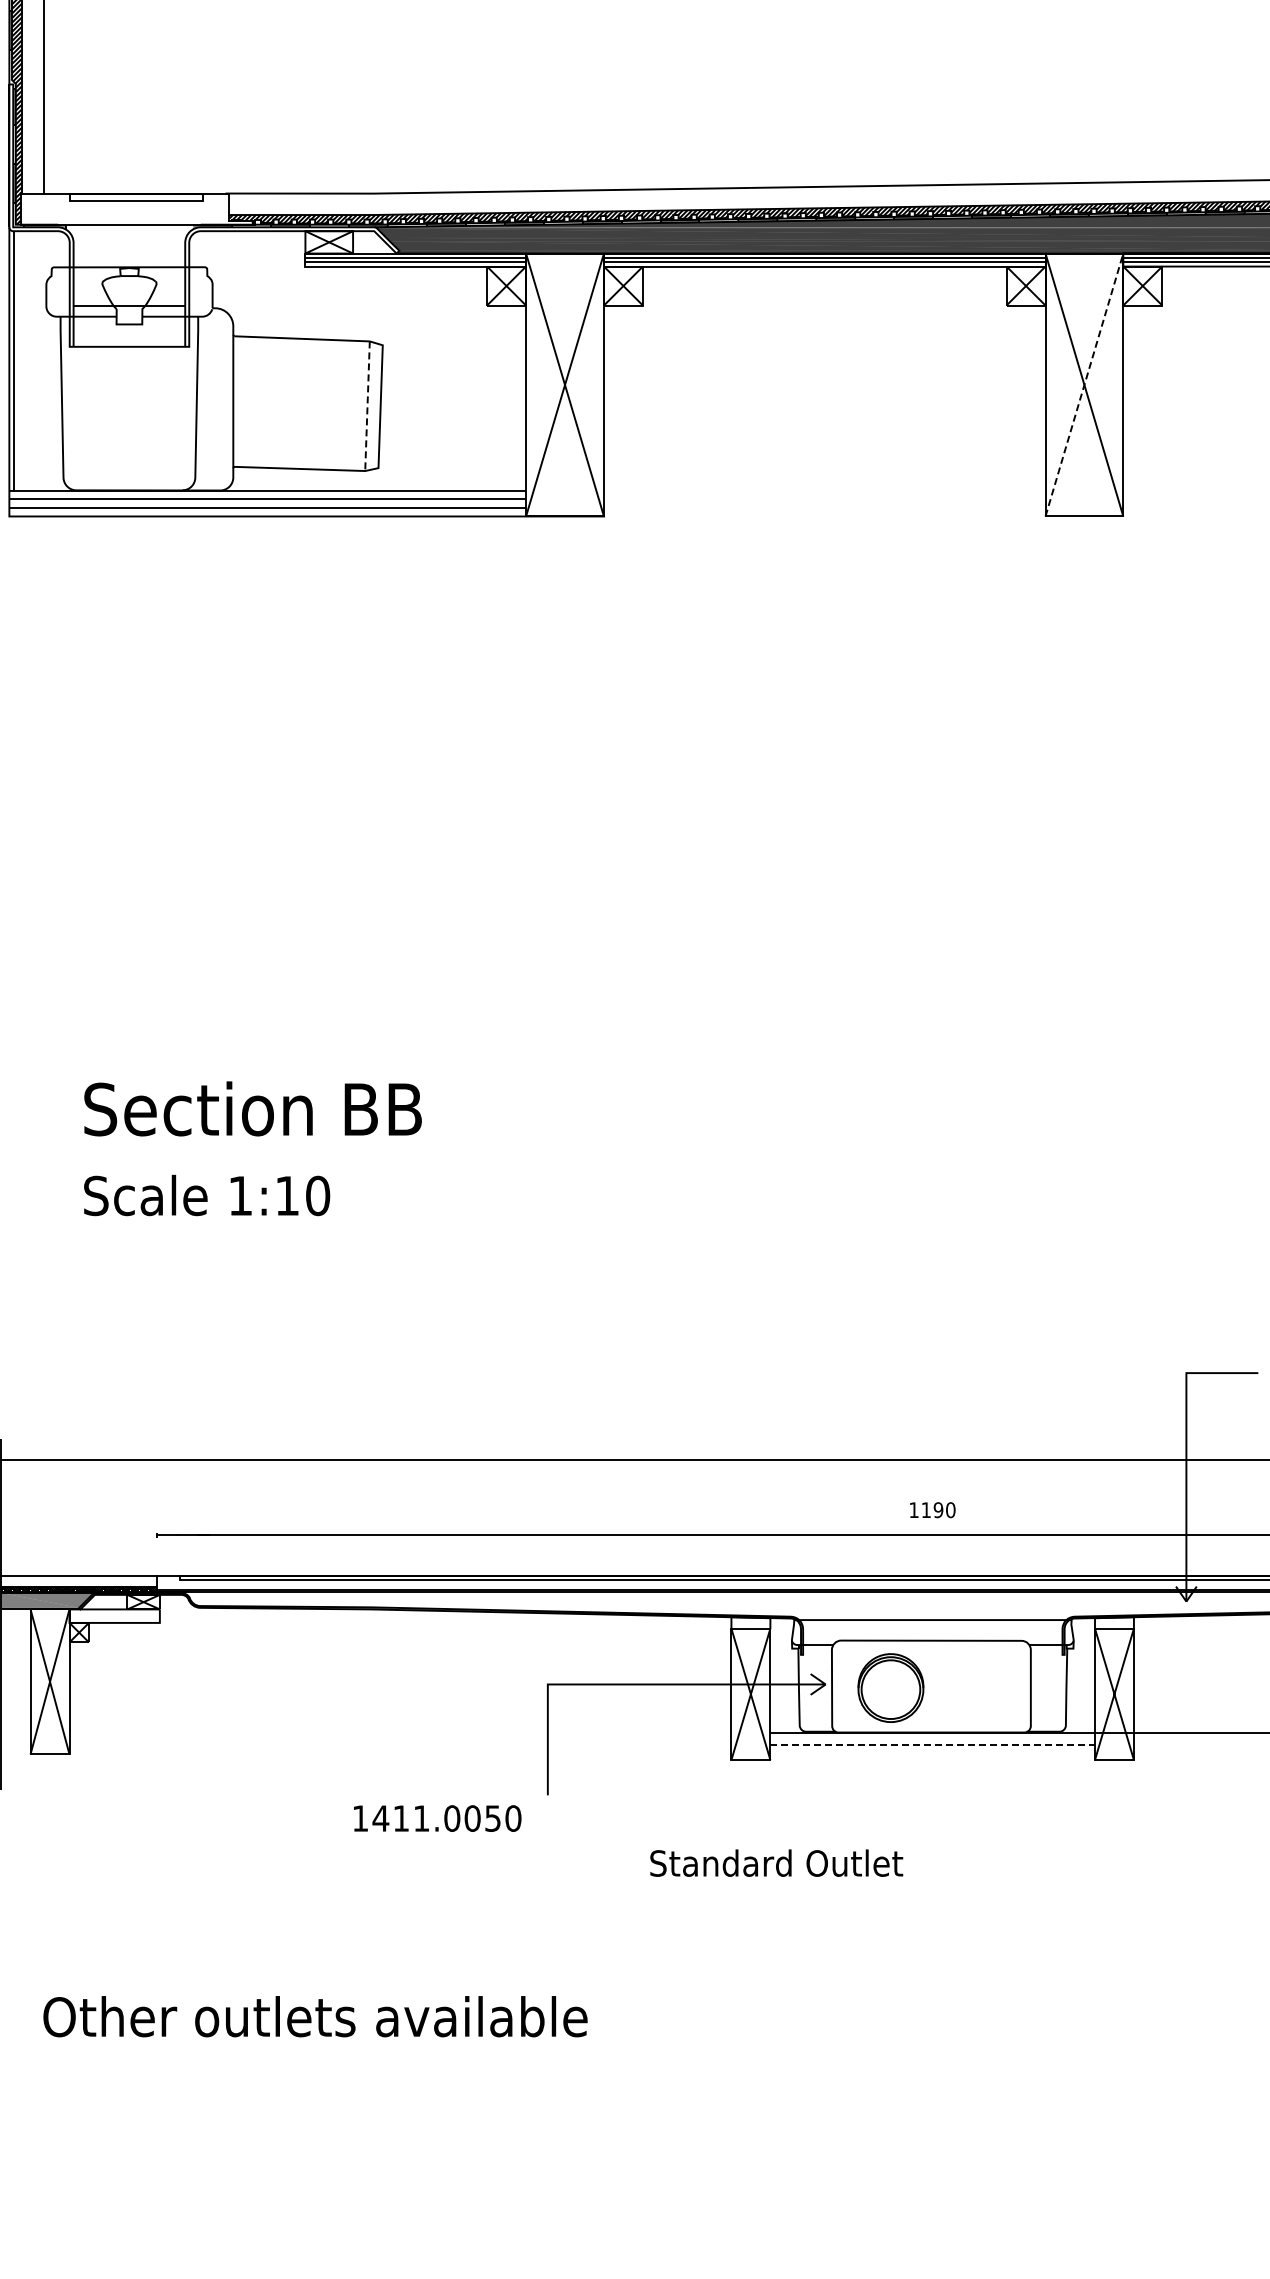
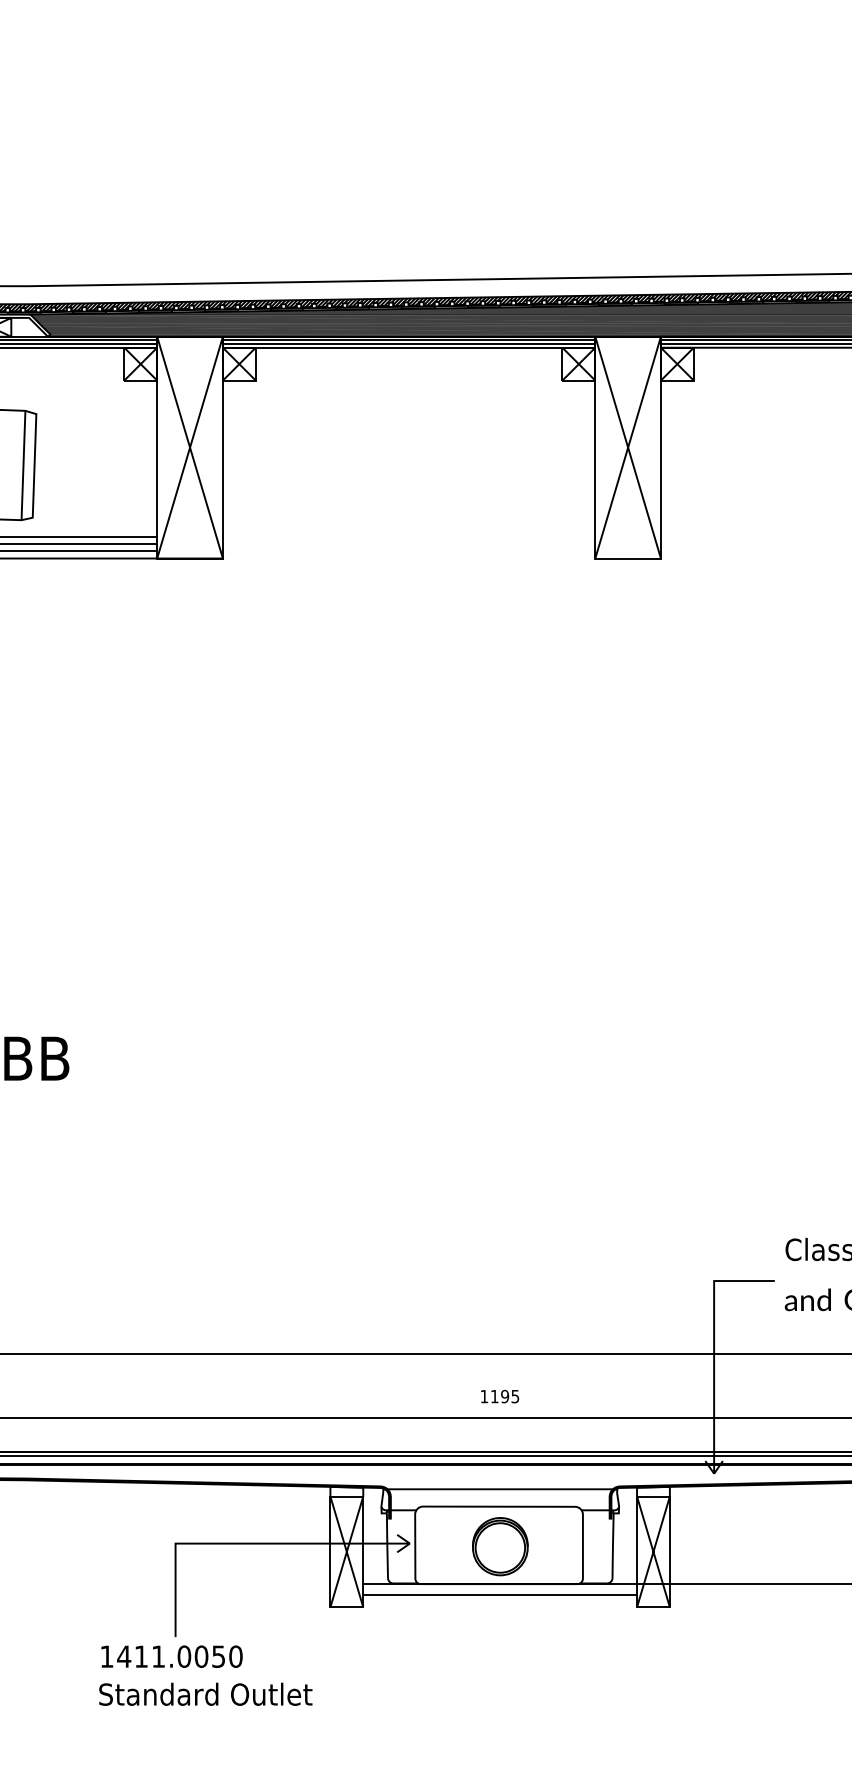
line: (1084, 384) -> (628, 447), dashed -> solid
line: (367, 406) -> (23, 465), dashed -> solid
text: (950, 1510) -> (515, 1396), 1190 -> 1195
part: (890, 1687) -> (499, 1546), moved
line: (933, 1745) -> (500, 1595), dashed -> solid
text: (437, 1818) -> (171, 1656), moved
text: (776, 1862) -> (205, 1693), moved

